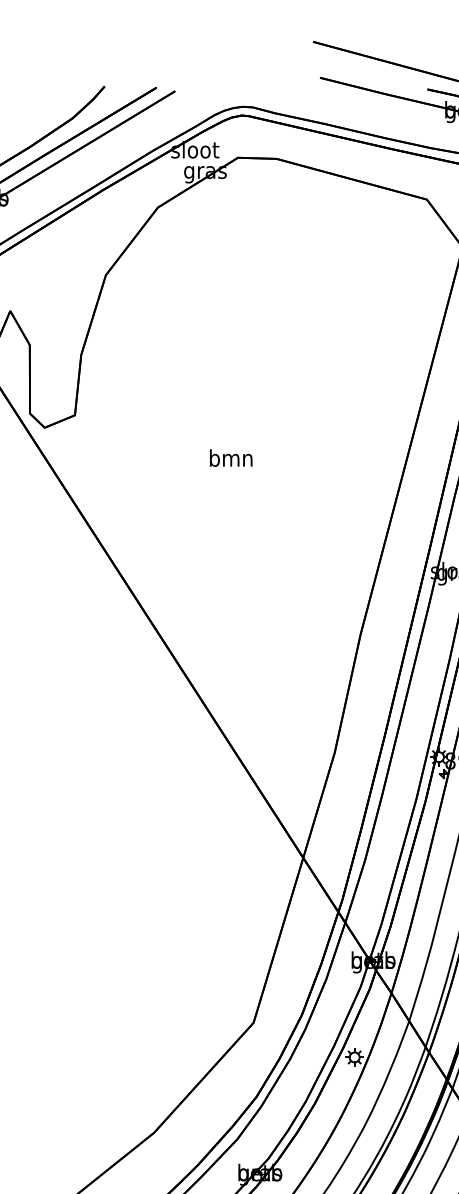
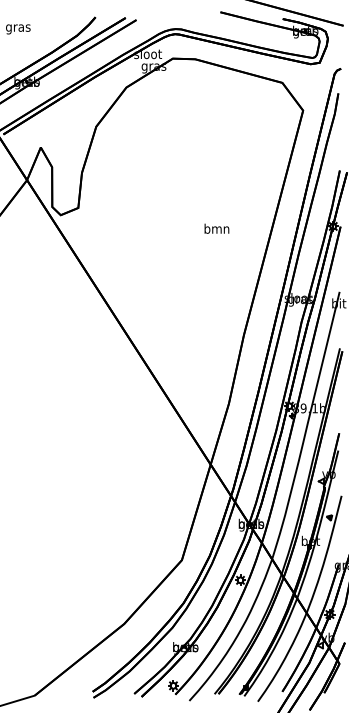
text: (230, 457) -> (216, 228), moved

